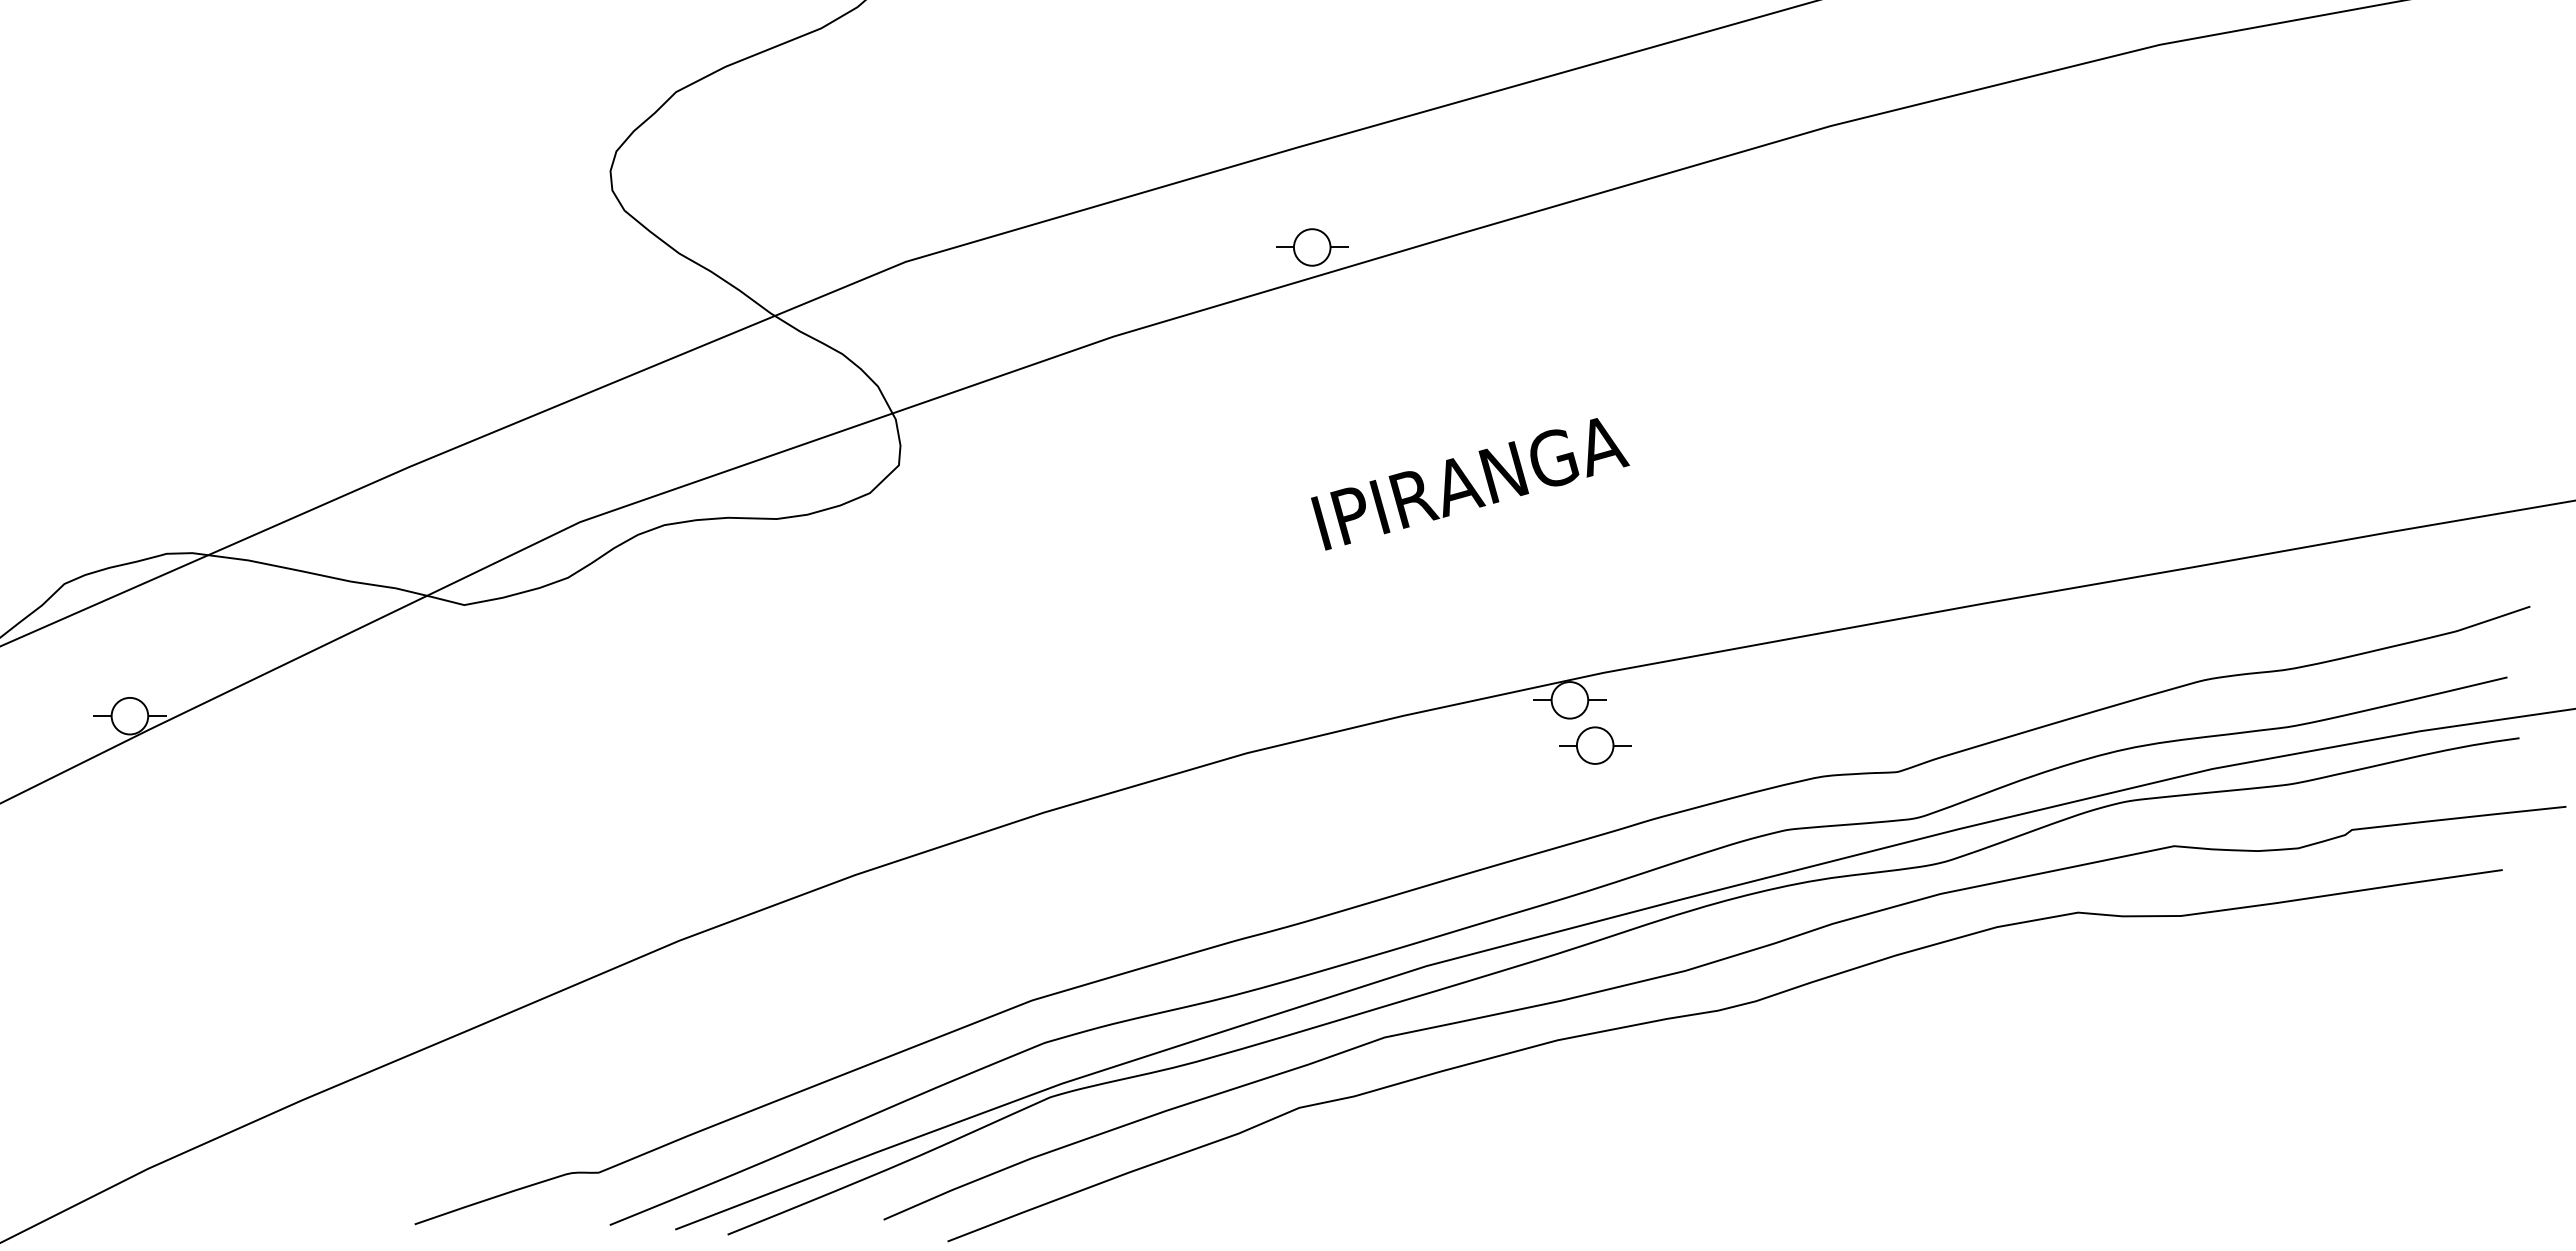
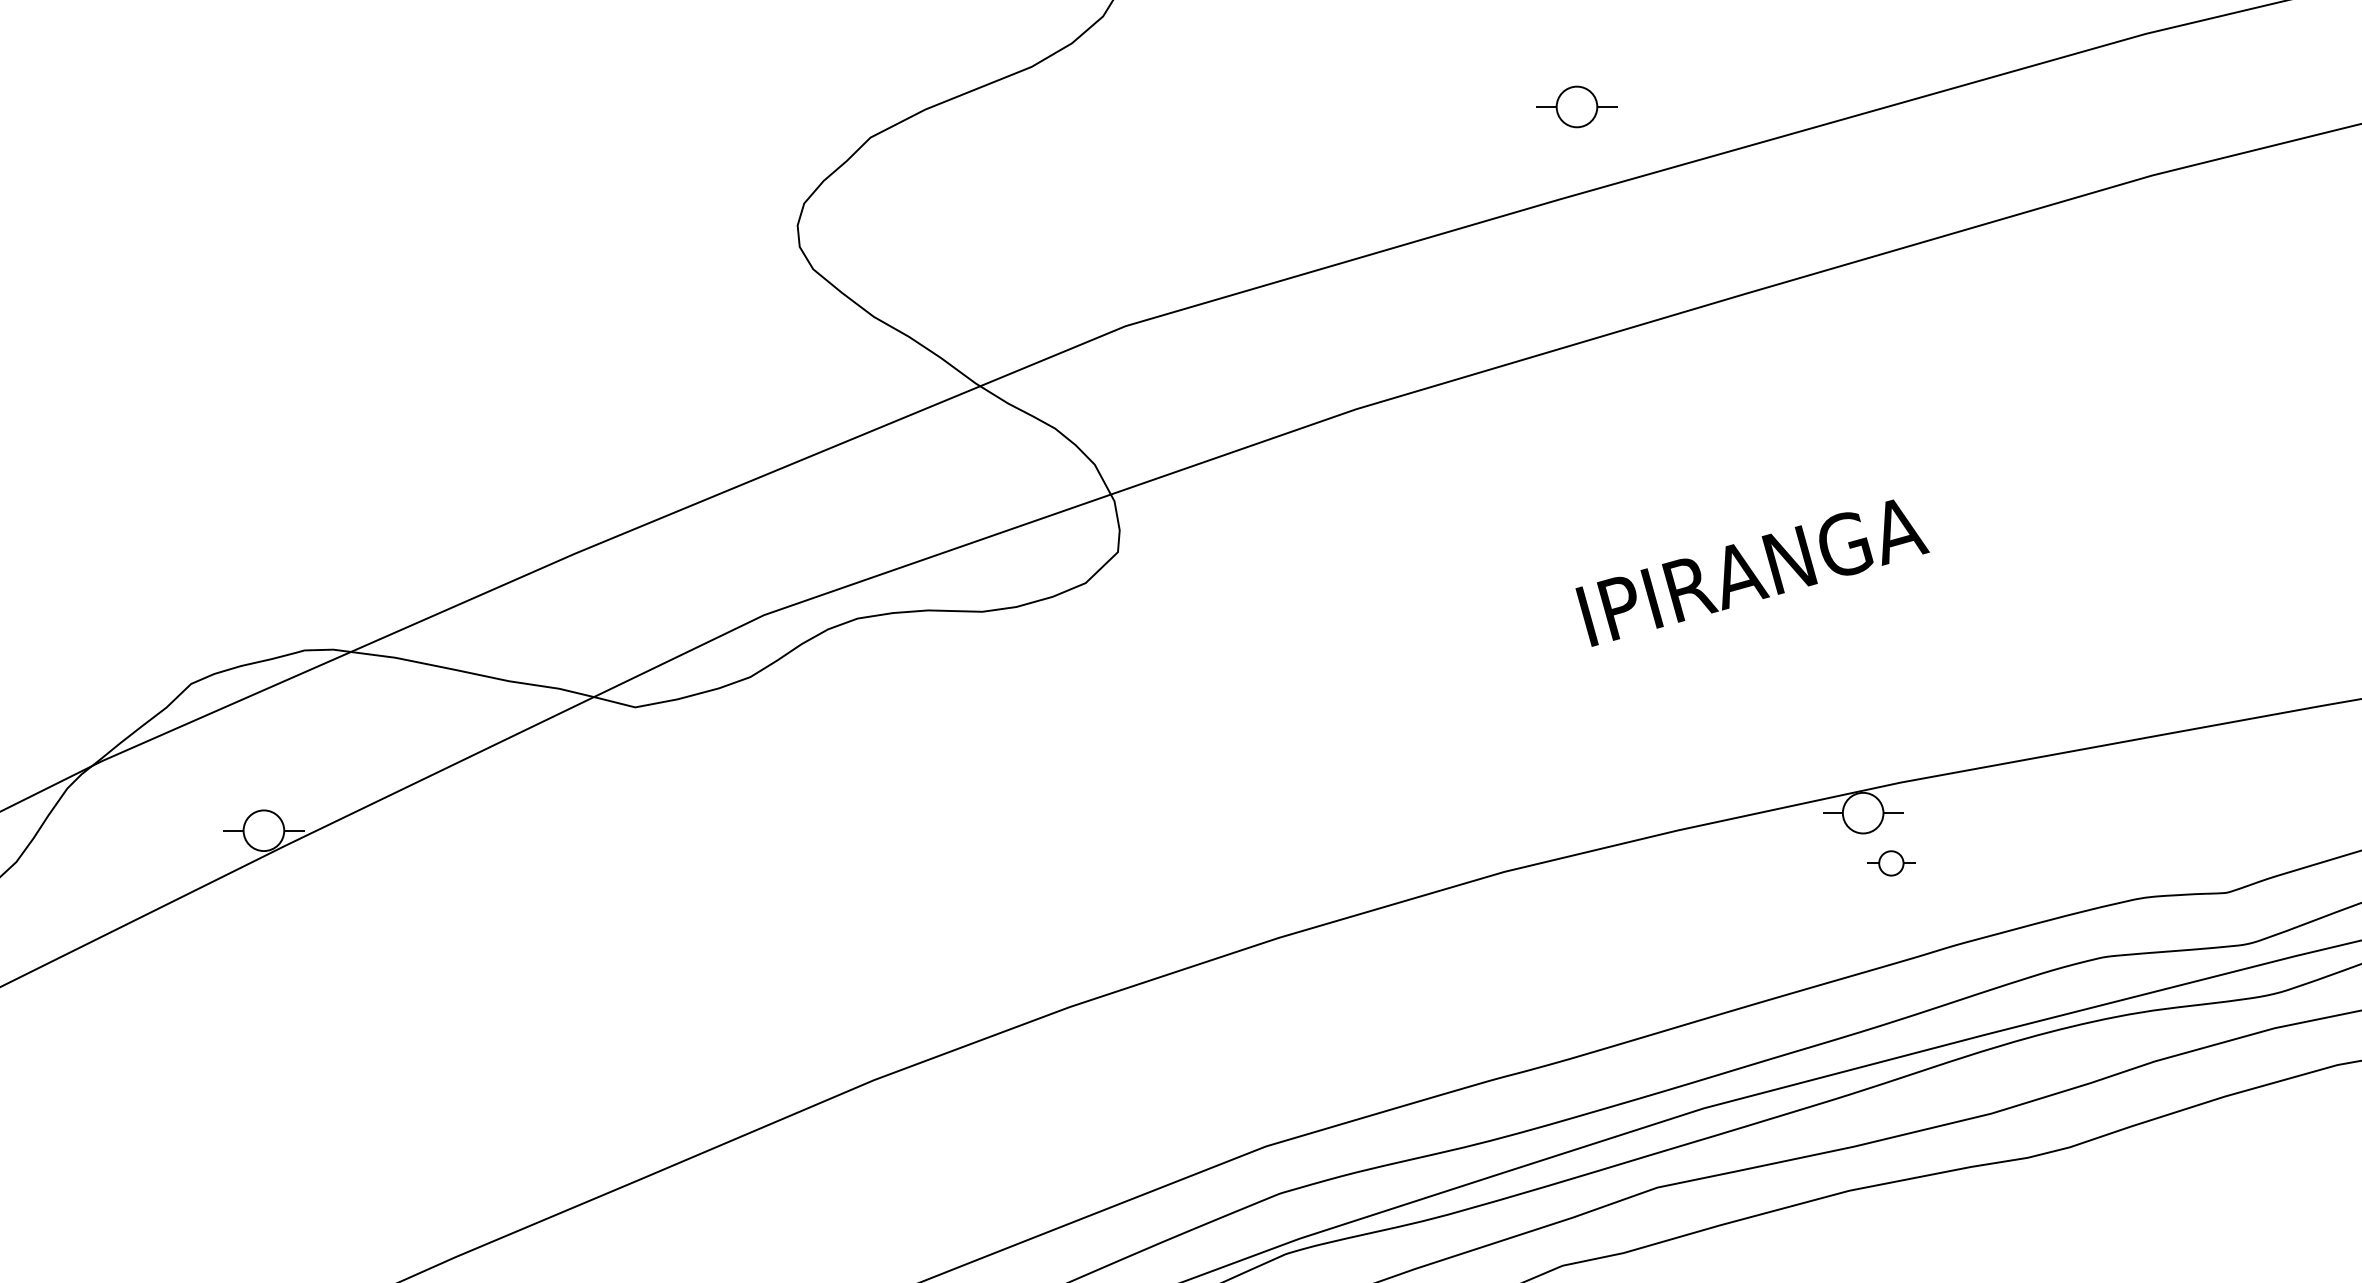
part: (1312, 247) -> (1577, 107), moved
part: (1595, 745) -> (1891, 863), size x0.6

